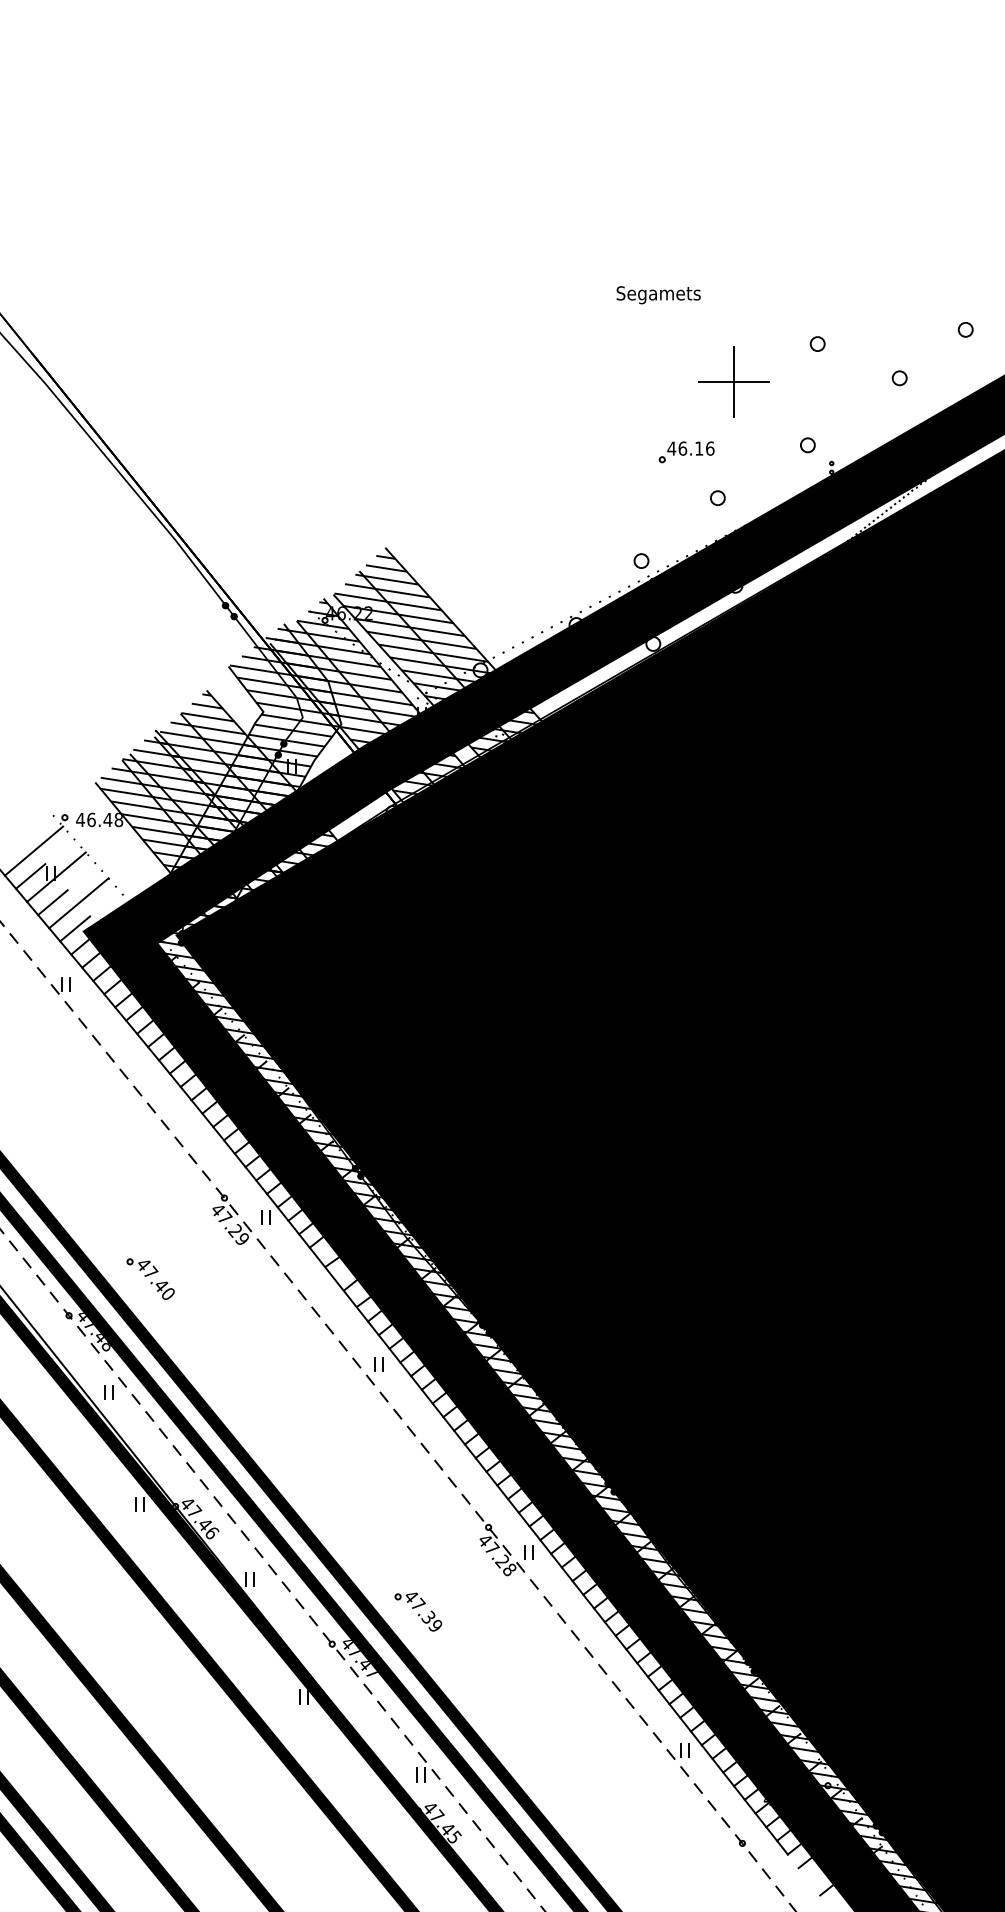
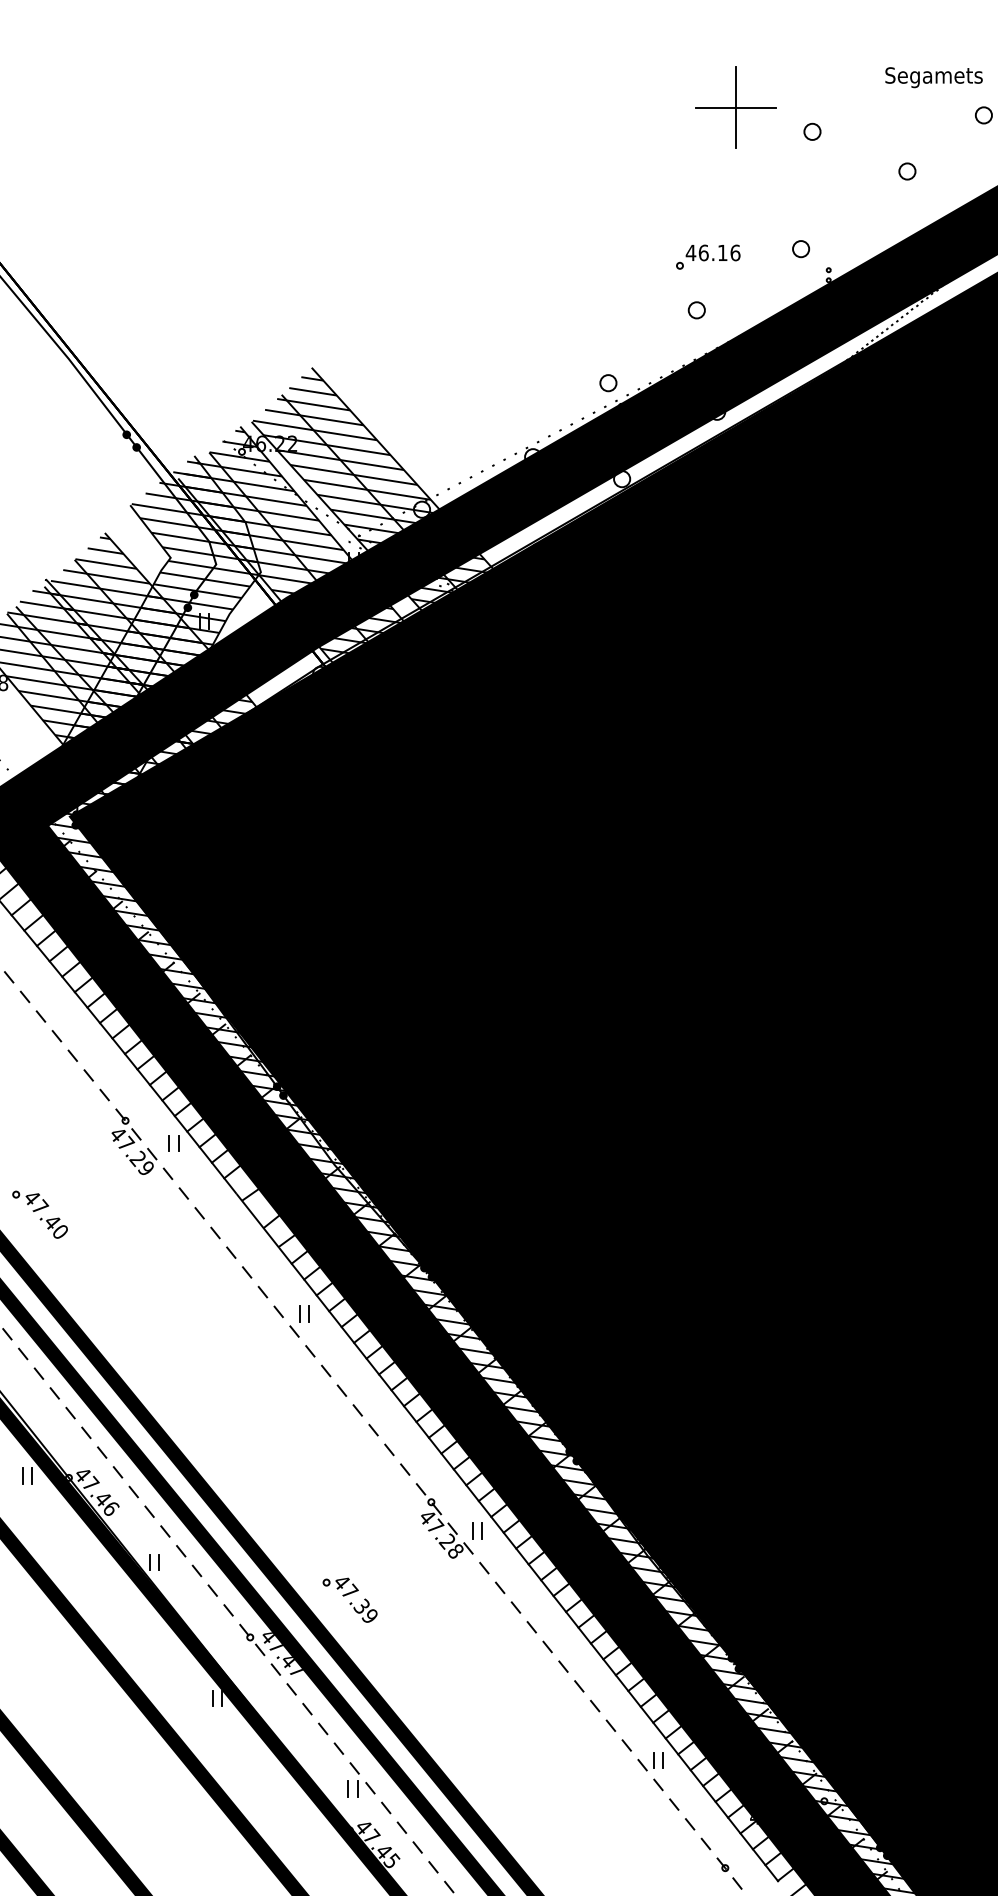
text: (658, 295) -> (933, 77), moved
part: (733, 381) -> (735, 106), moved
part: (686, 452) -> (708, 257), moved

